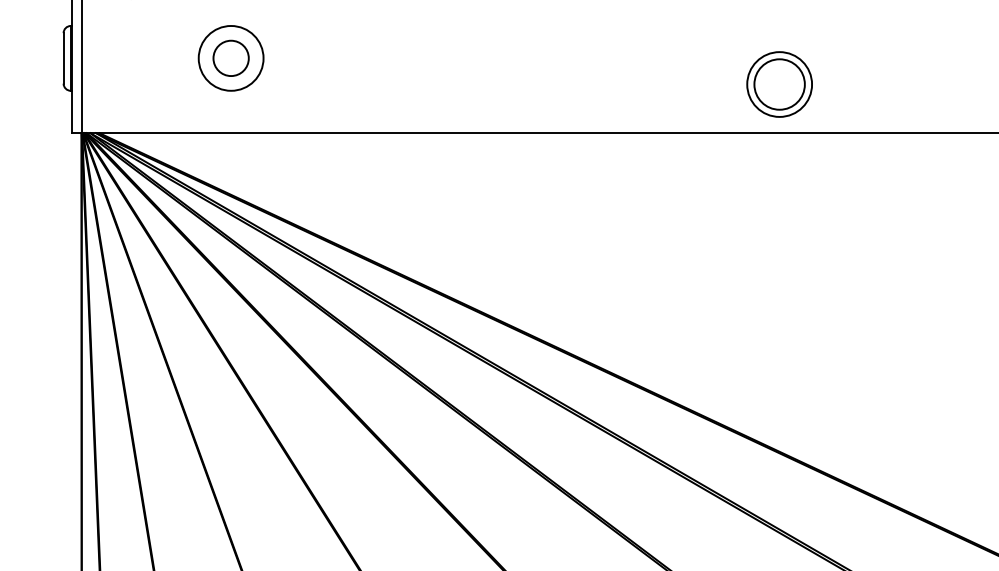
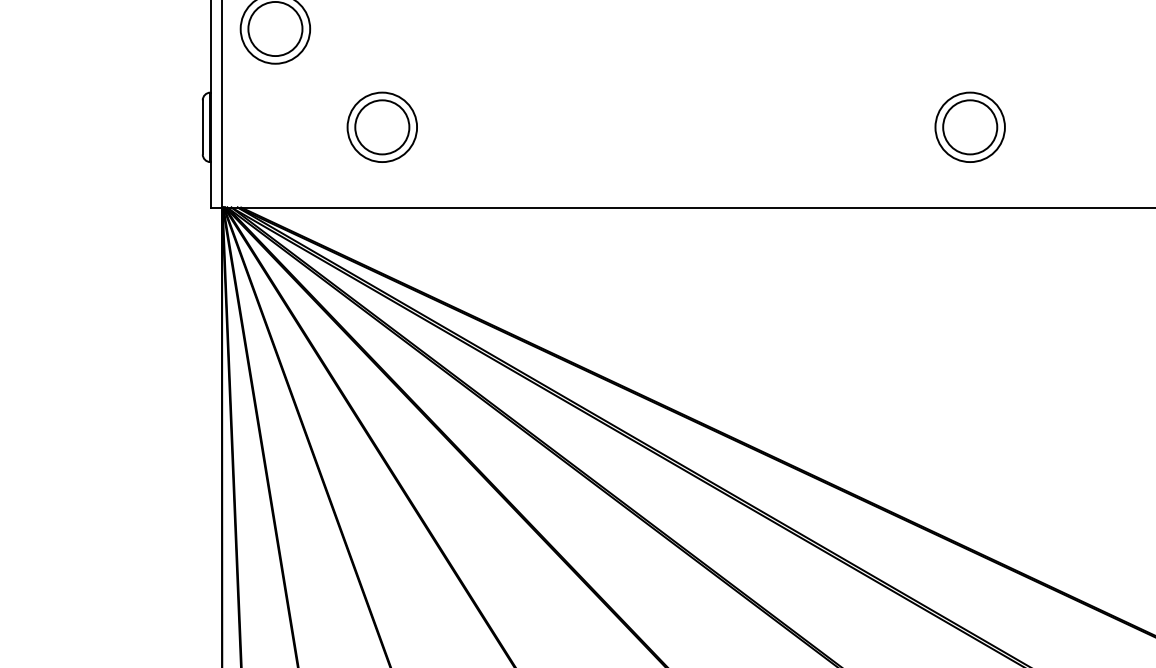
circle: (231, 58) -> (382, 127), size x1.43
part: (778, 83) -> (969, 126), moved

